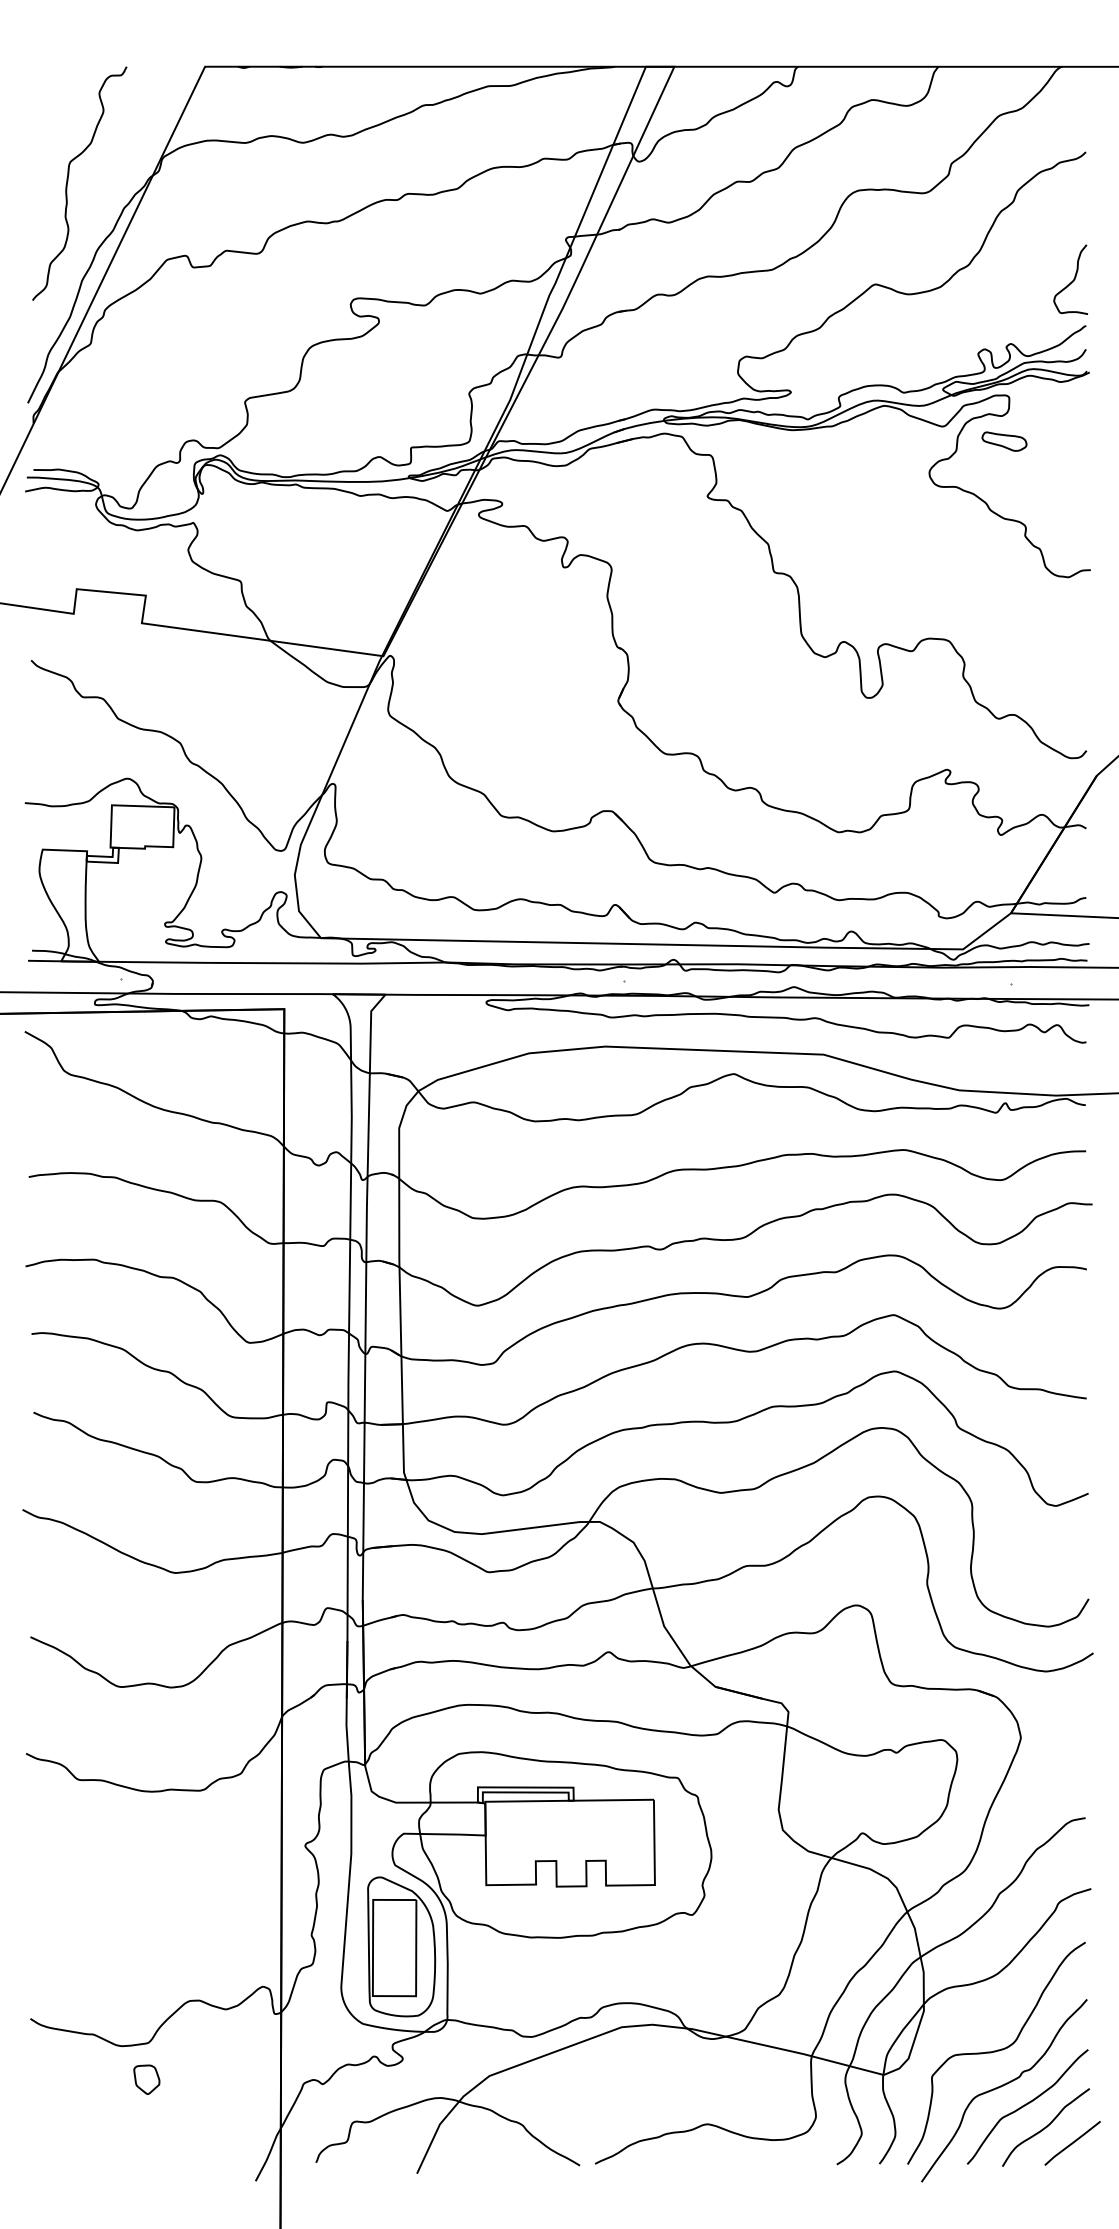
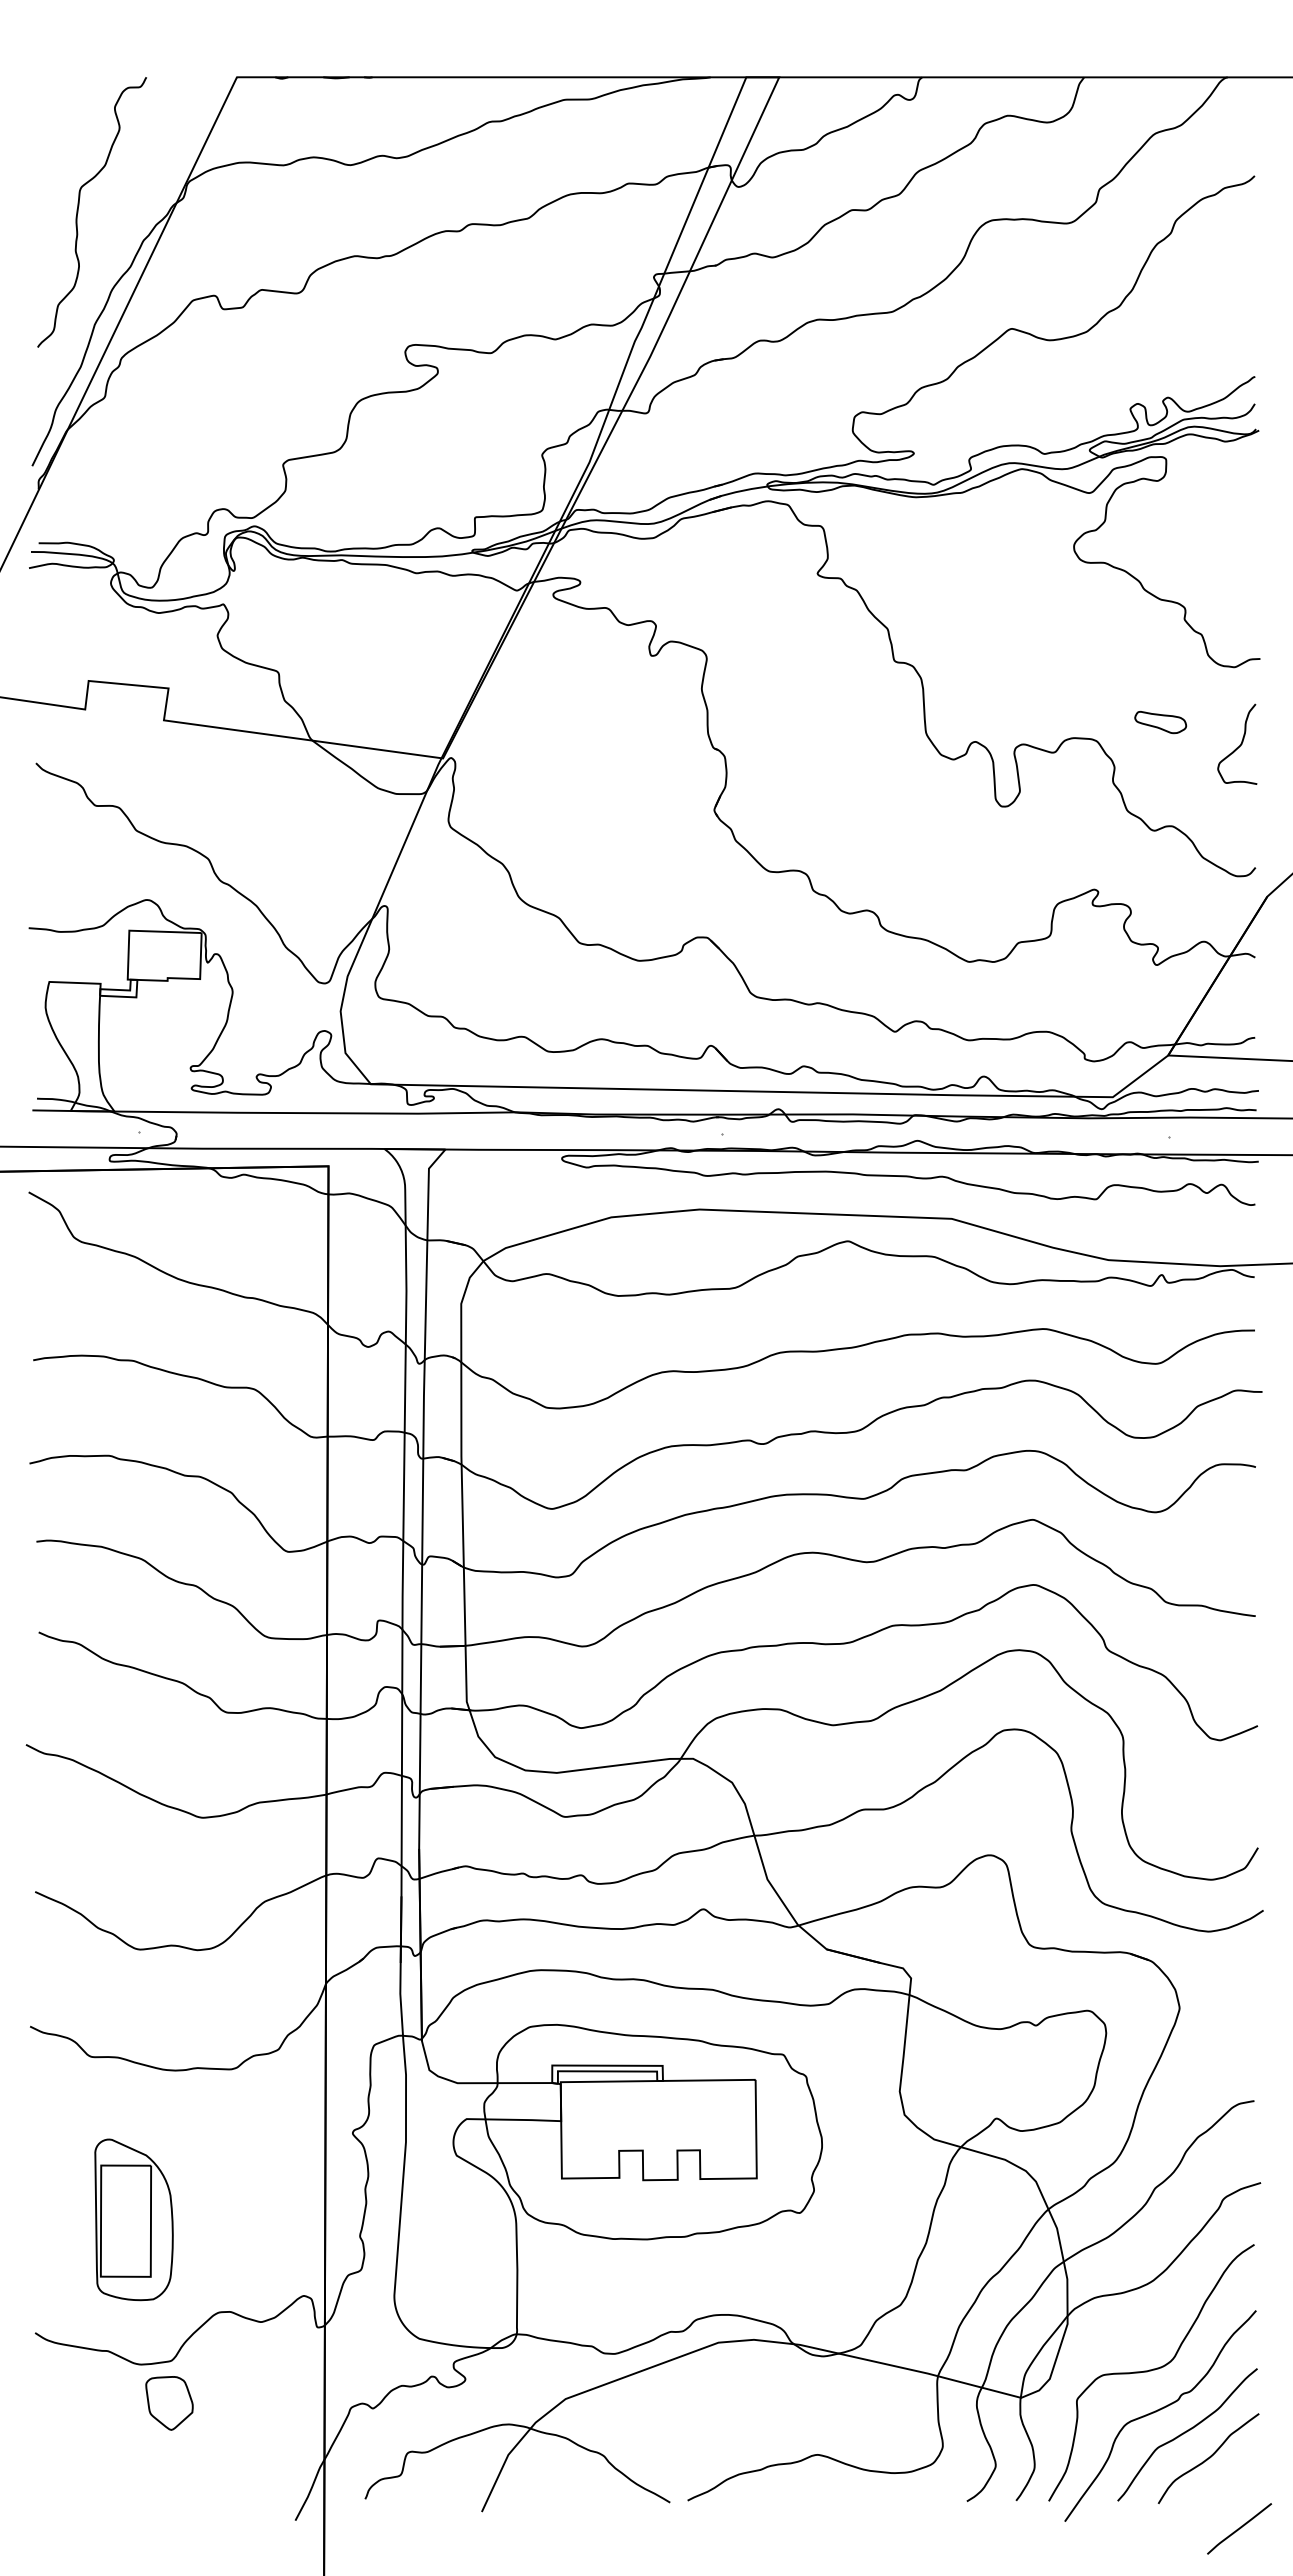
curve: (1072, 280) -> (1239, 745), moved
part: (1004, 441) -> (1160, 722), moved
part: (401, 1946) -> (133, 2219), moved
part: (146, 2079) -> (169, 2403), size x1.6
line: (1072, 2143) -> (1239, 2528), moved

